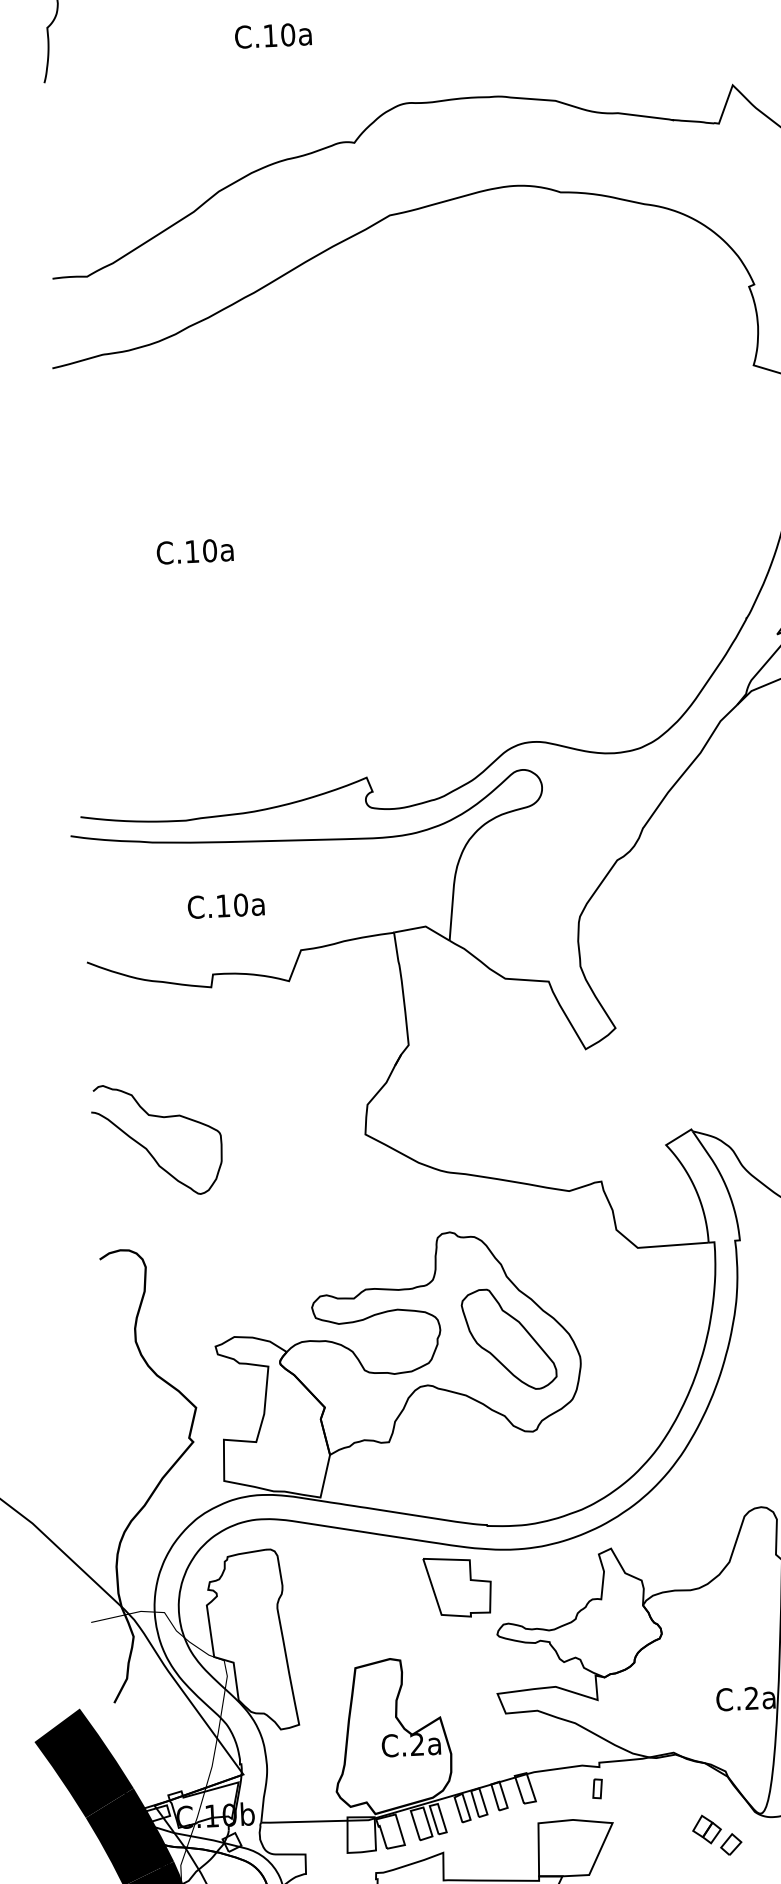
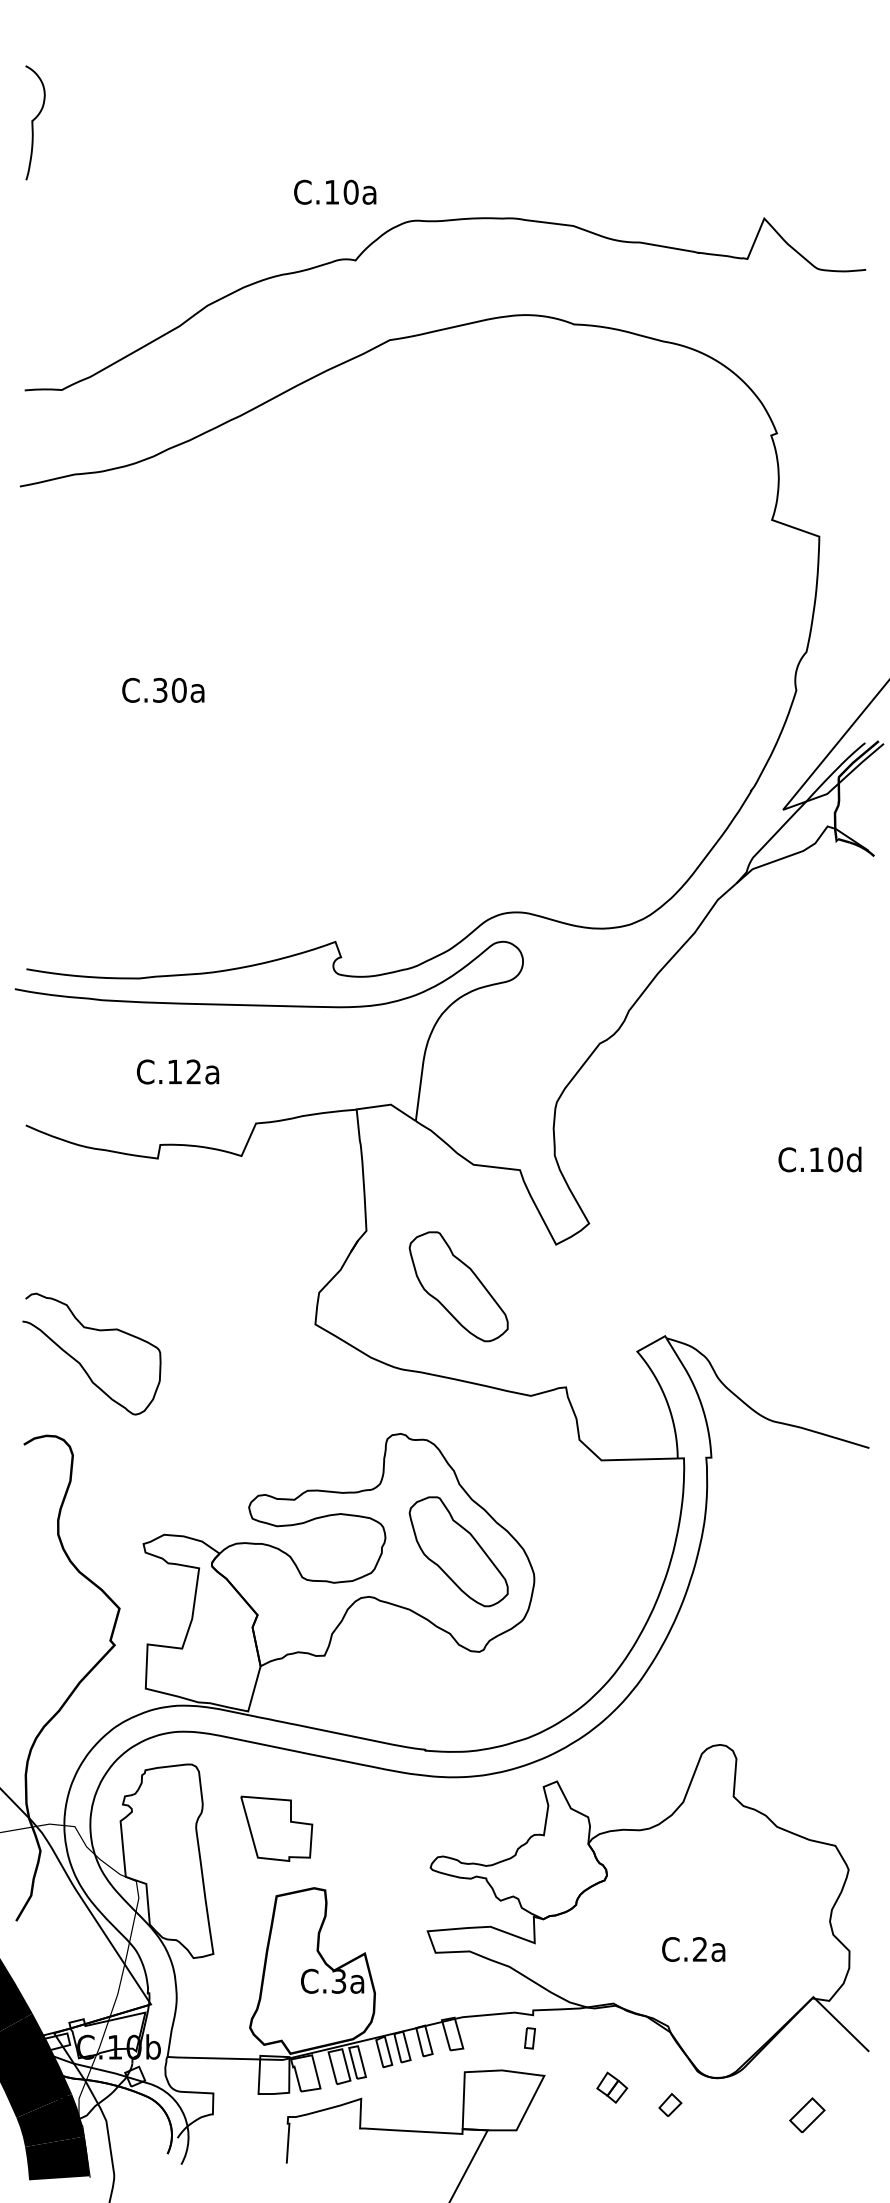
text: (273, 34) -> (335, 191), moved
text: (192, 550) -> (160, 689), C.10a -> C.30a
text: (240, 904) -> (193, 1071), C.10a -> C.12a
part: (496, 1092) -> (458, 1286), added
curve: (147, 1147) -> (80, 1362), moved
part: (457, 1586) -> (276, 1828), moved
text: (416, 1744) -> (338, 1981), C.2a -> C.3a
part: (707, 1829) -> (612, 2087), moved

